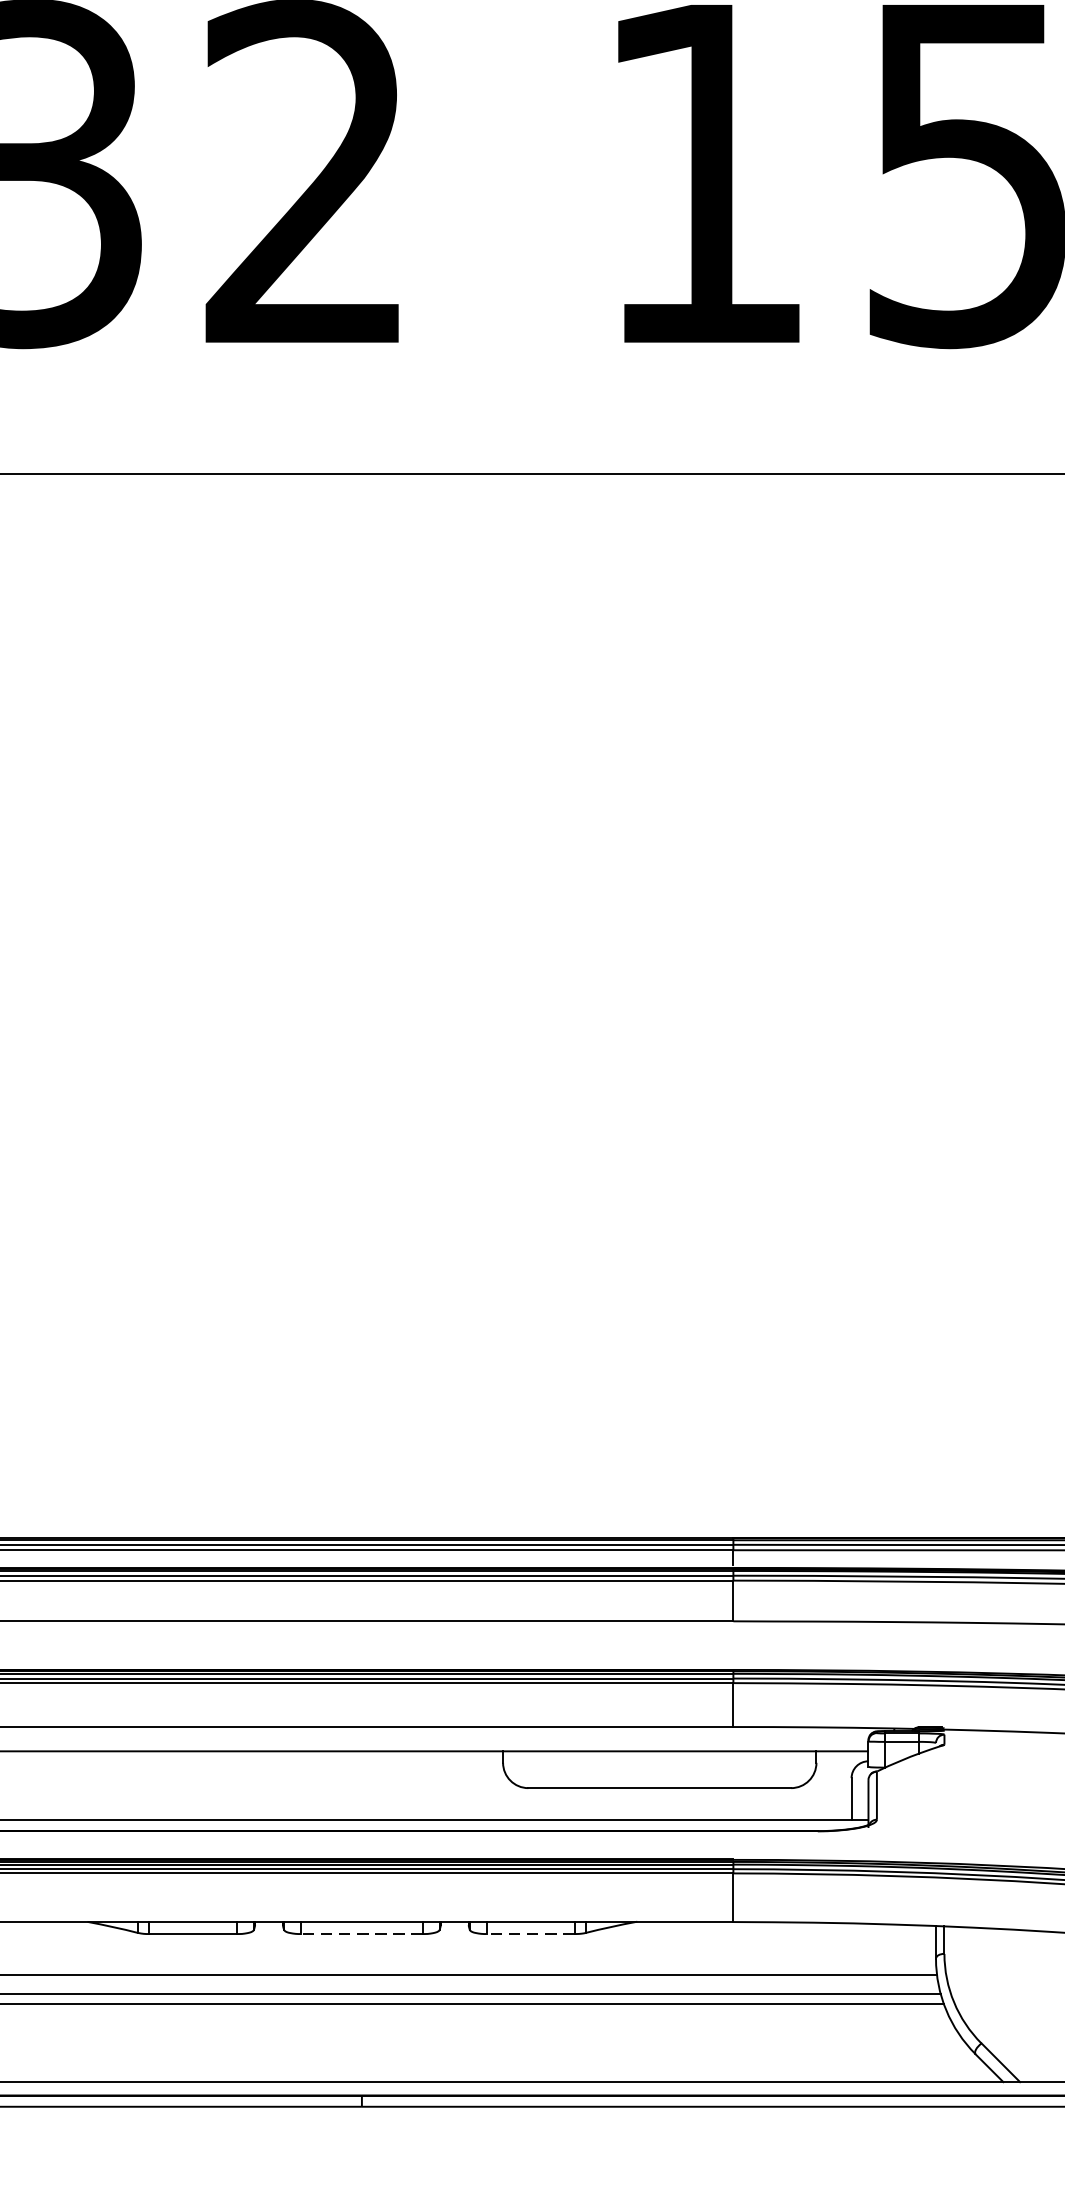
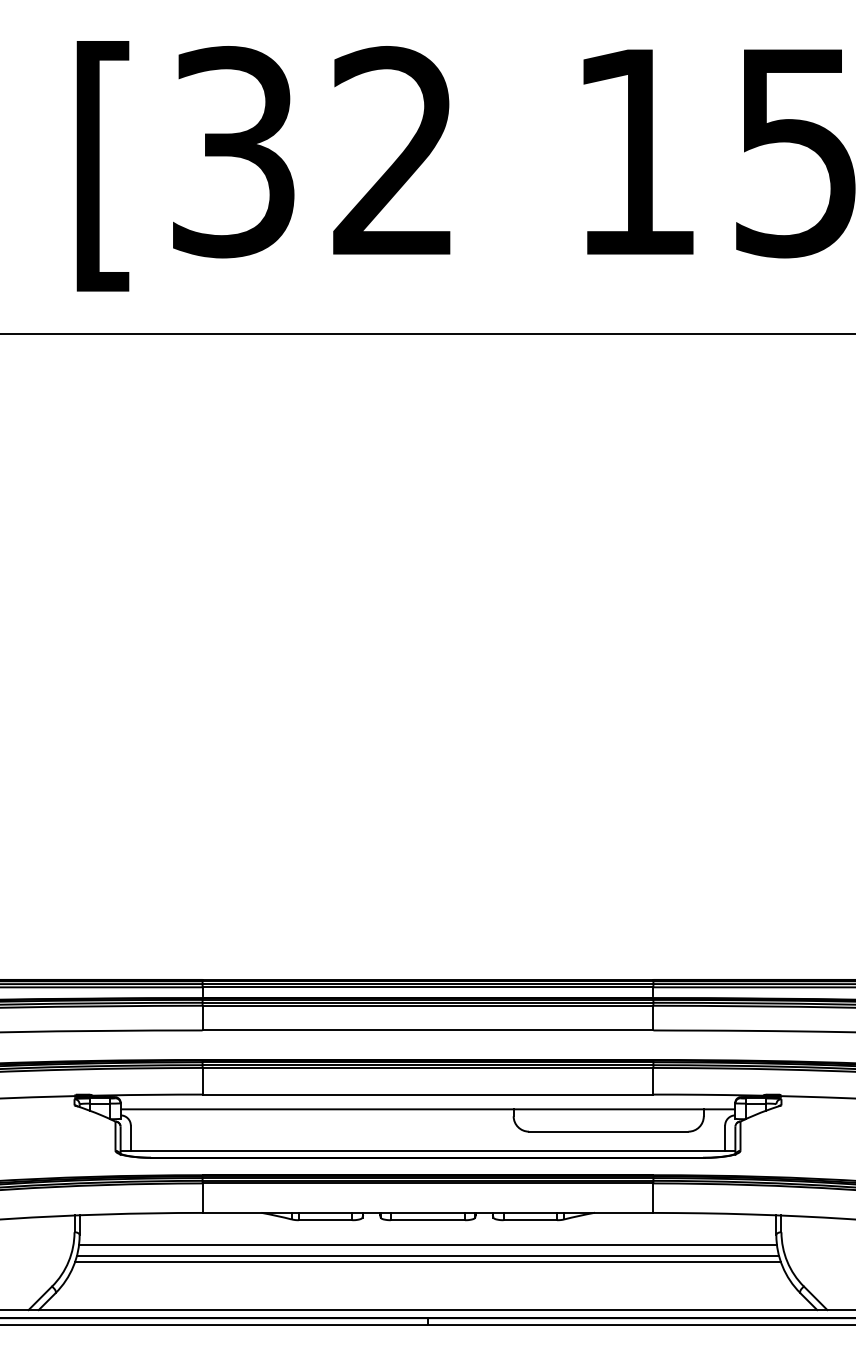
line: (361, 1934) -> (427, 1220), dashed -> solid
line: (530, 1934) -> (530, 1220), dashed -> solid

